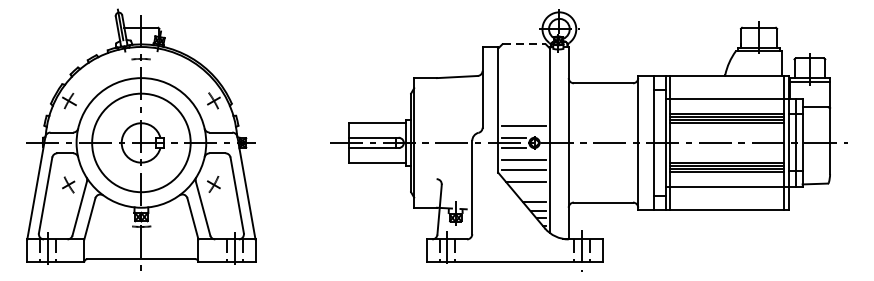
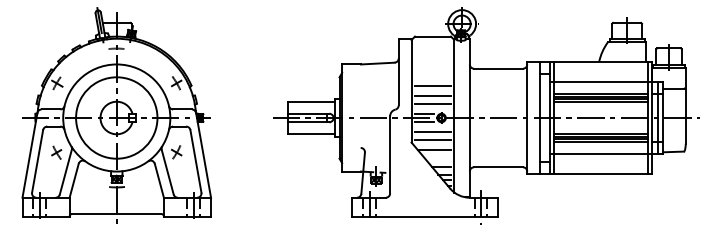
line: (523, 44) -> (432, 36), dashed -> solid
line: (523, 103) -> (432, 85), added
line: (523, 115) -> (432, 95), added

